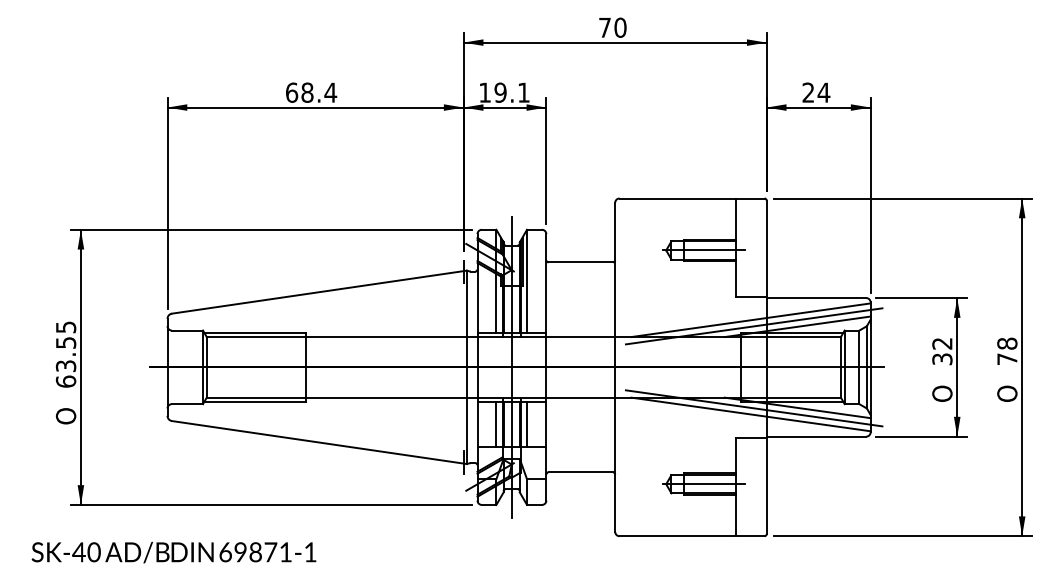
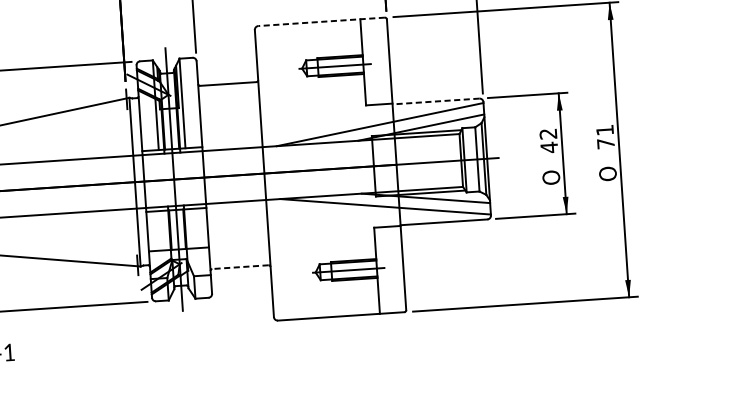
line: (692, 198) -> (322, 21), solid -> dashed
line: (816, 298) -> (435, 101), solid -> dashed
line: (753, 326) -> (382, 129), removed
text: (1007, 343) -> (605, 130), 78 -> 71
text: (942, 358) -> (549, 146), 32 -> 42
line: (753, 408) -> (387, 201), removed
line: (496, 424) -> (164, 230), removed
line: (527, 424) -> (191, 228), removed
line: (580, 472) -> (240, 267), solid -> dashed

